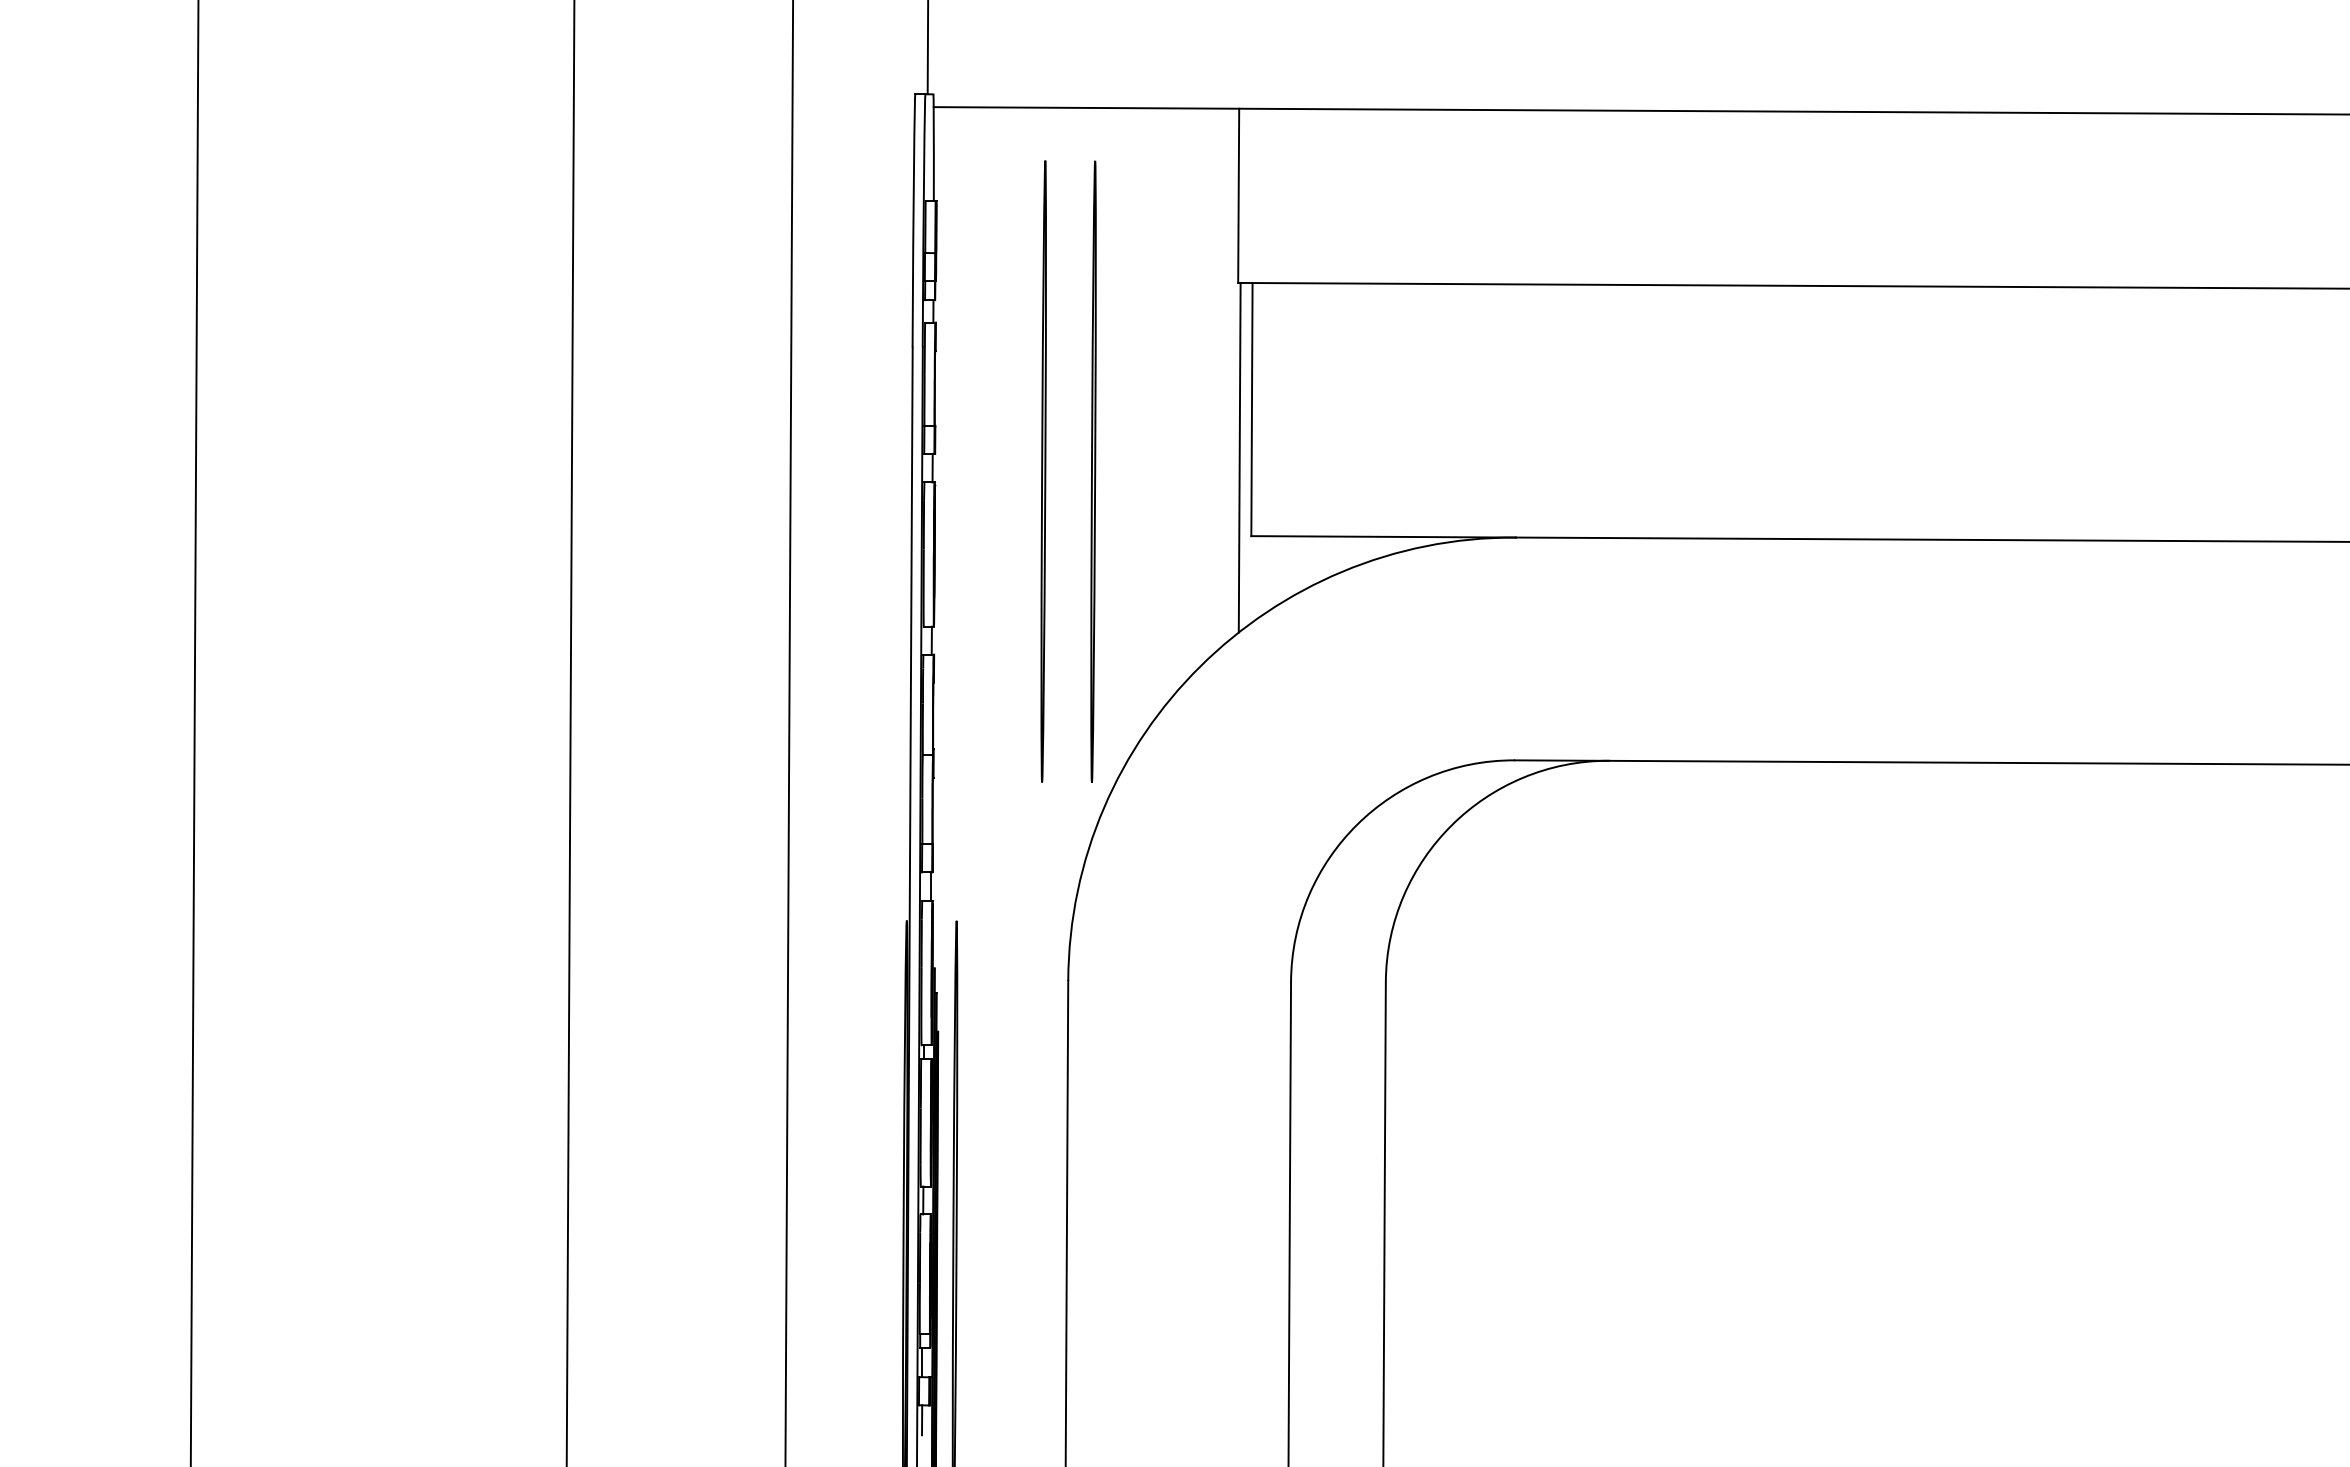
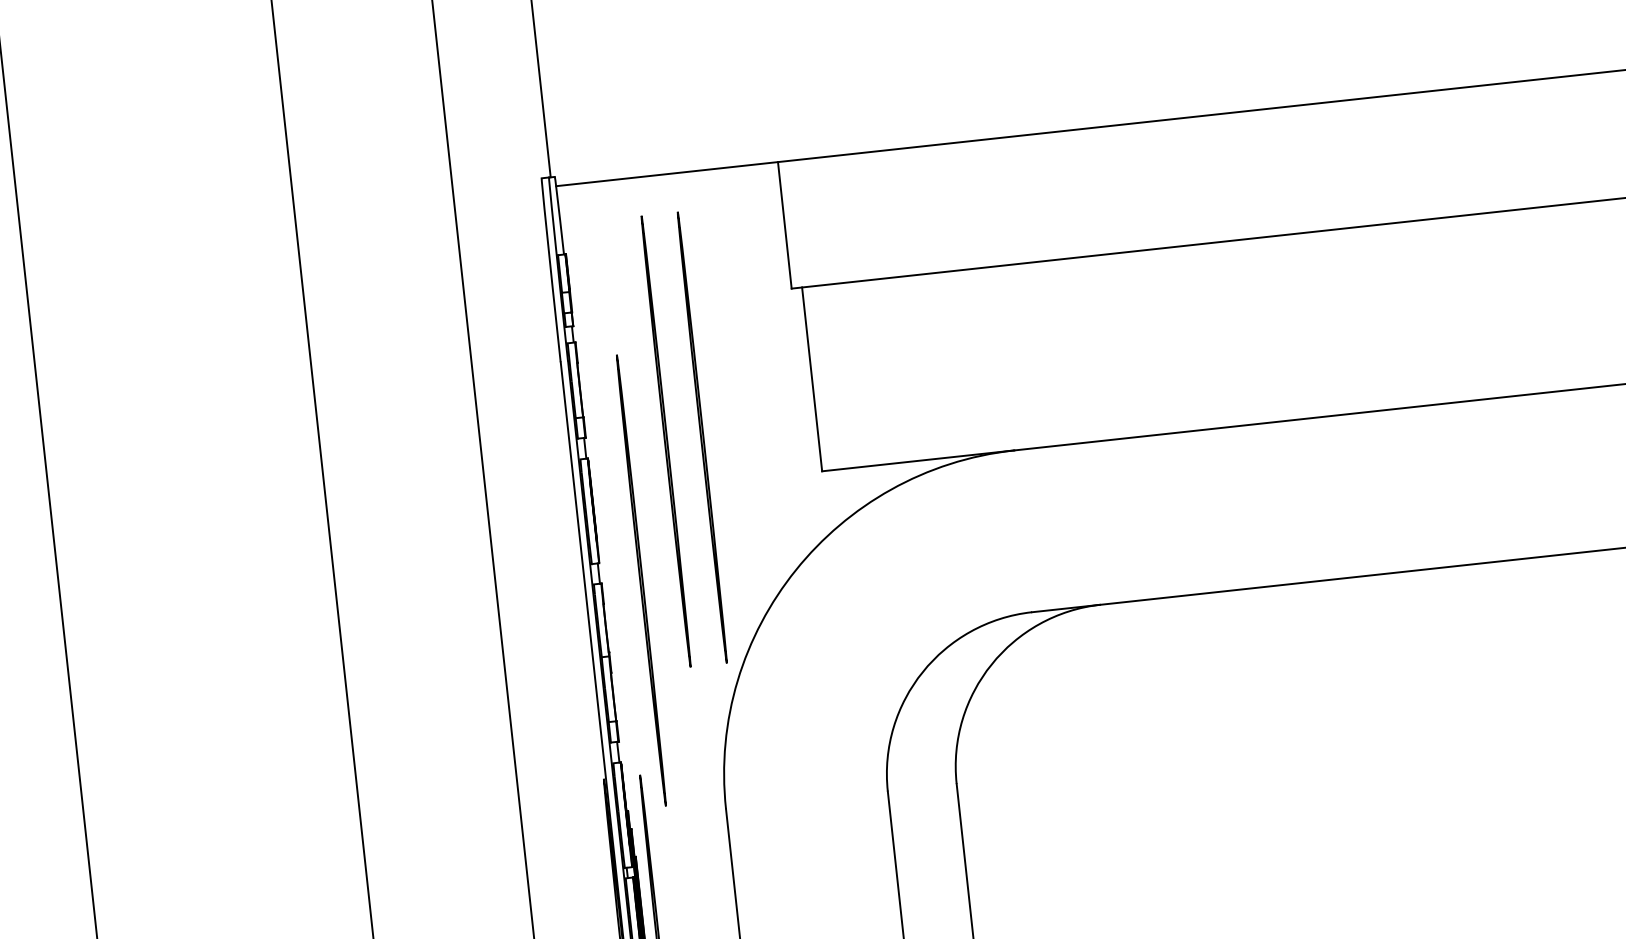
line: (1239, 457) -> (807, 415), removed
part: (988, 656) -> (641, 580), added

